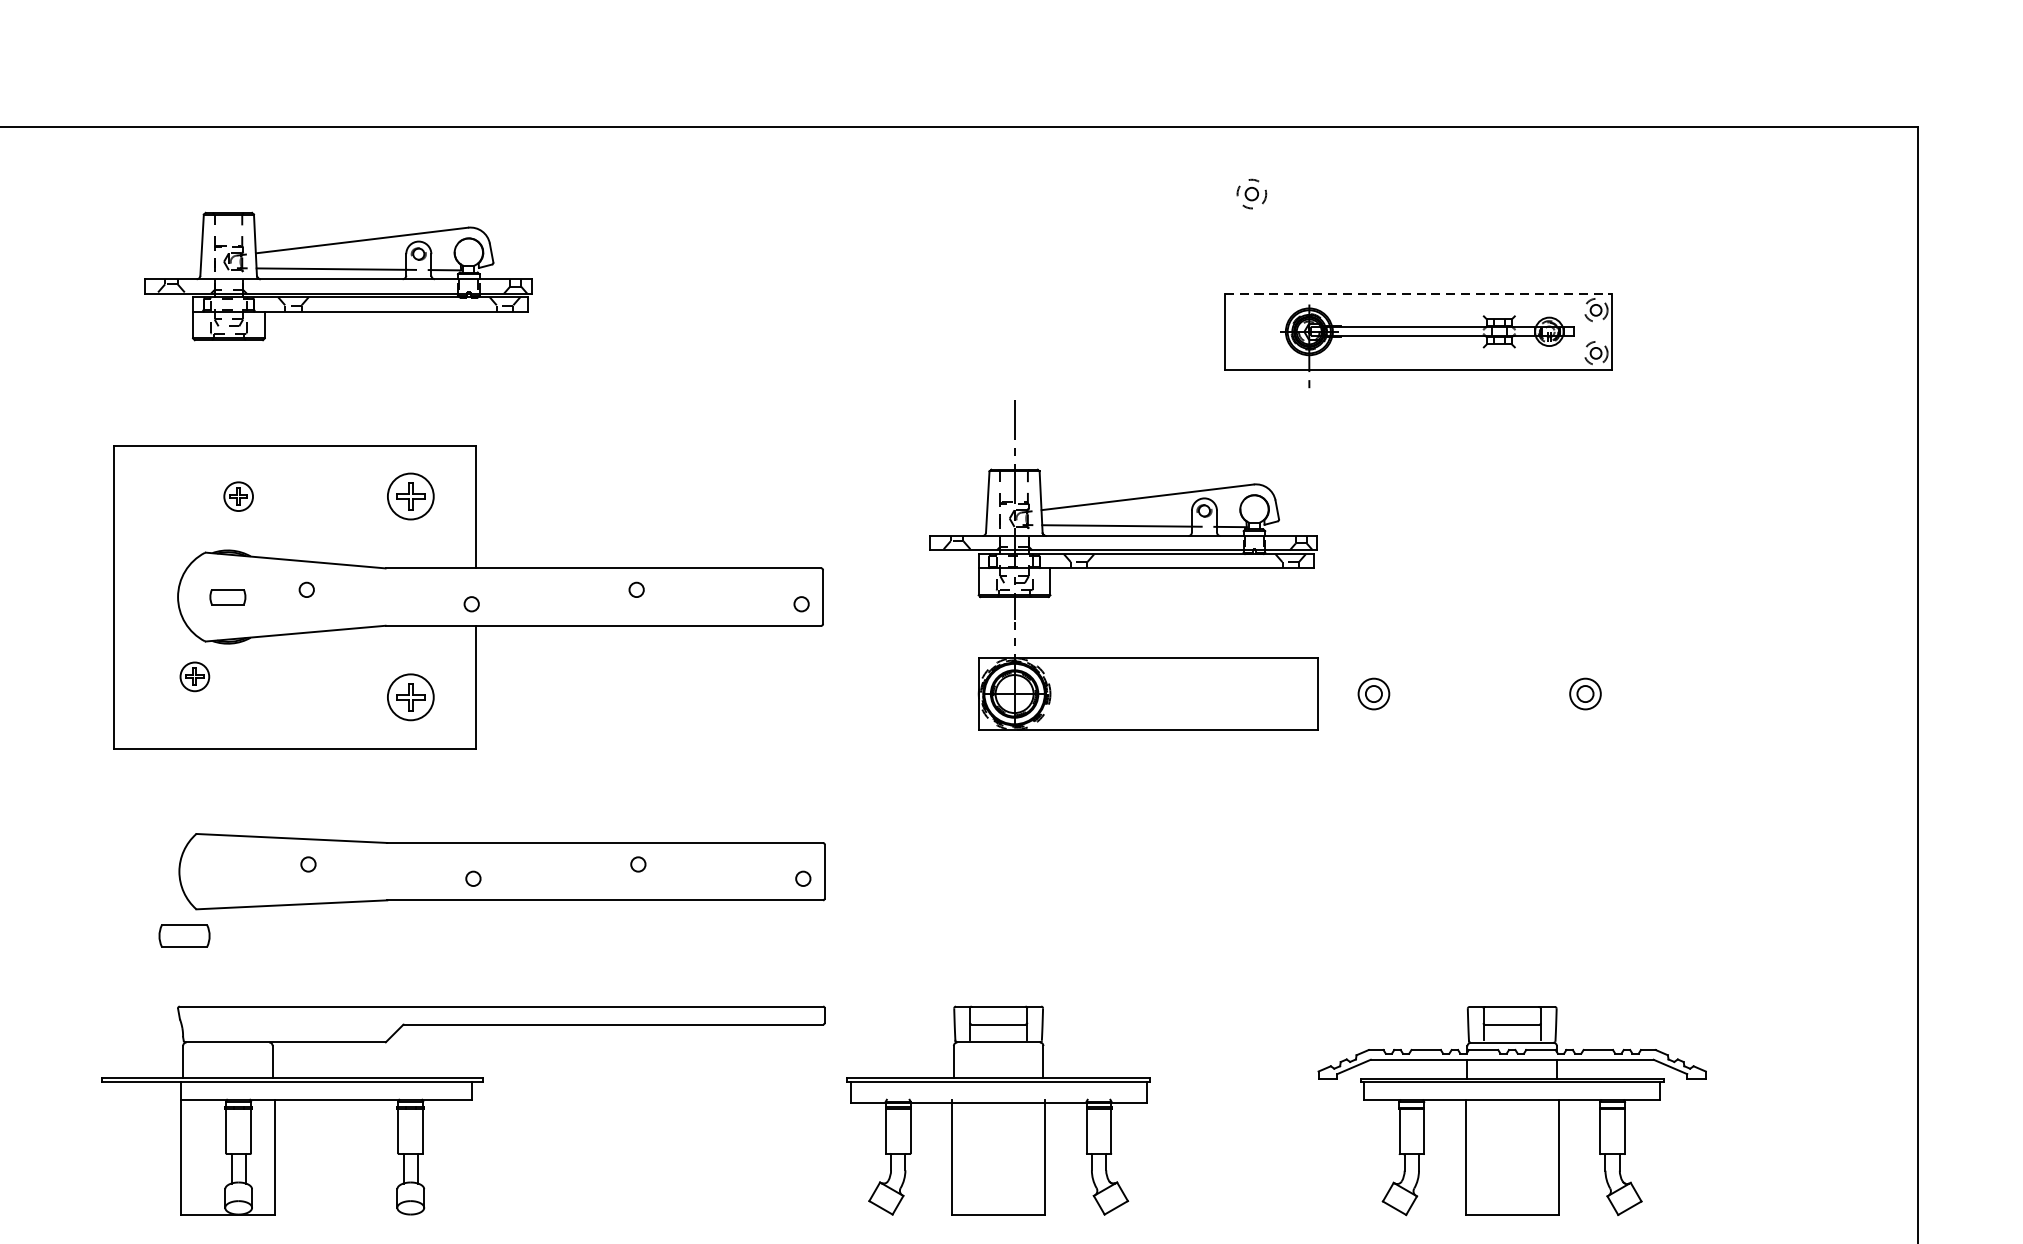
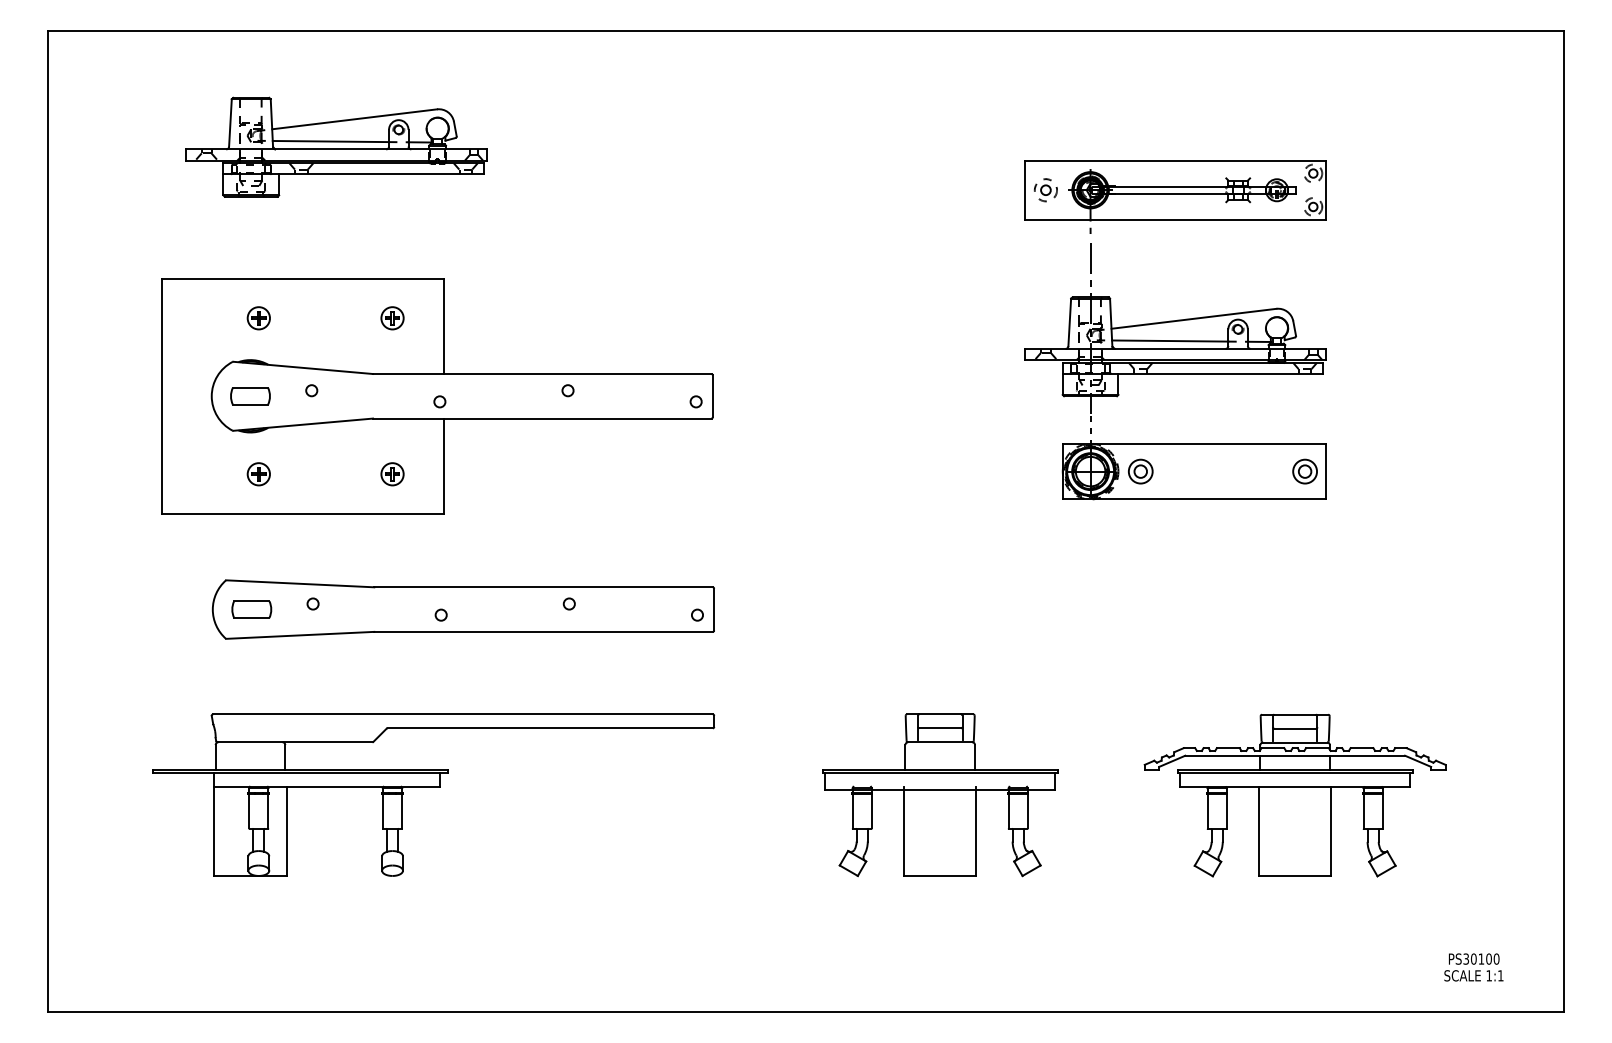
part: (1251, 194) -> (1045, 190), moved
line: (1418, 294) -> (1175, 161), dashed -> solid
part: (410, 496) -> (392, 318), size x0.62
part: (1123, 565) -> (1175, 371), moved
part: (227, 597) -> (250, 396), size x1.43
part: (194, 677) -> (258, 474), moved
part: (410, 697) -> (392, 474), size x0.62
part: (184, 935) -> (251, 609), moved
part: (999, 1110) -> (940, 795), moved
part: (1511, 1110) -> (1294, 795), moved

